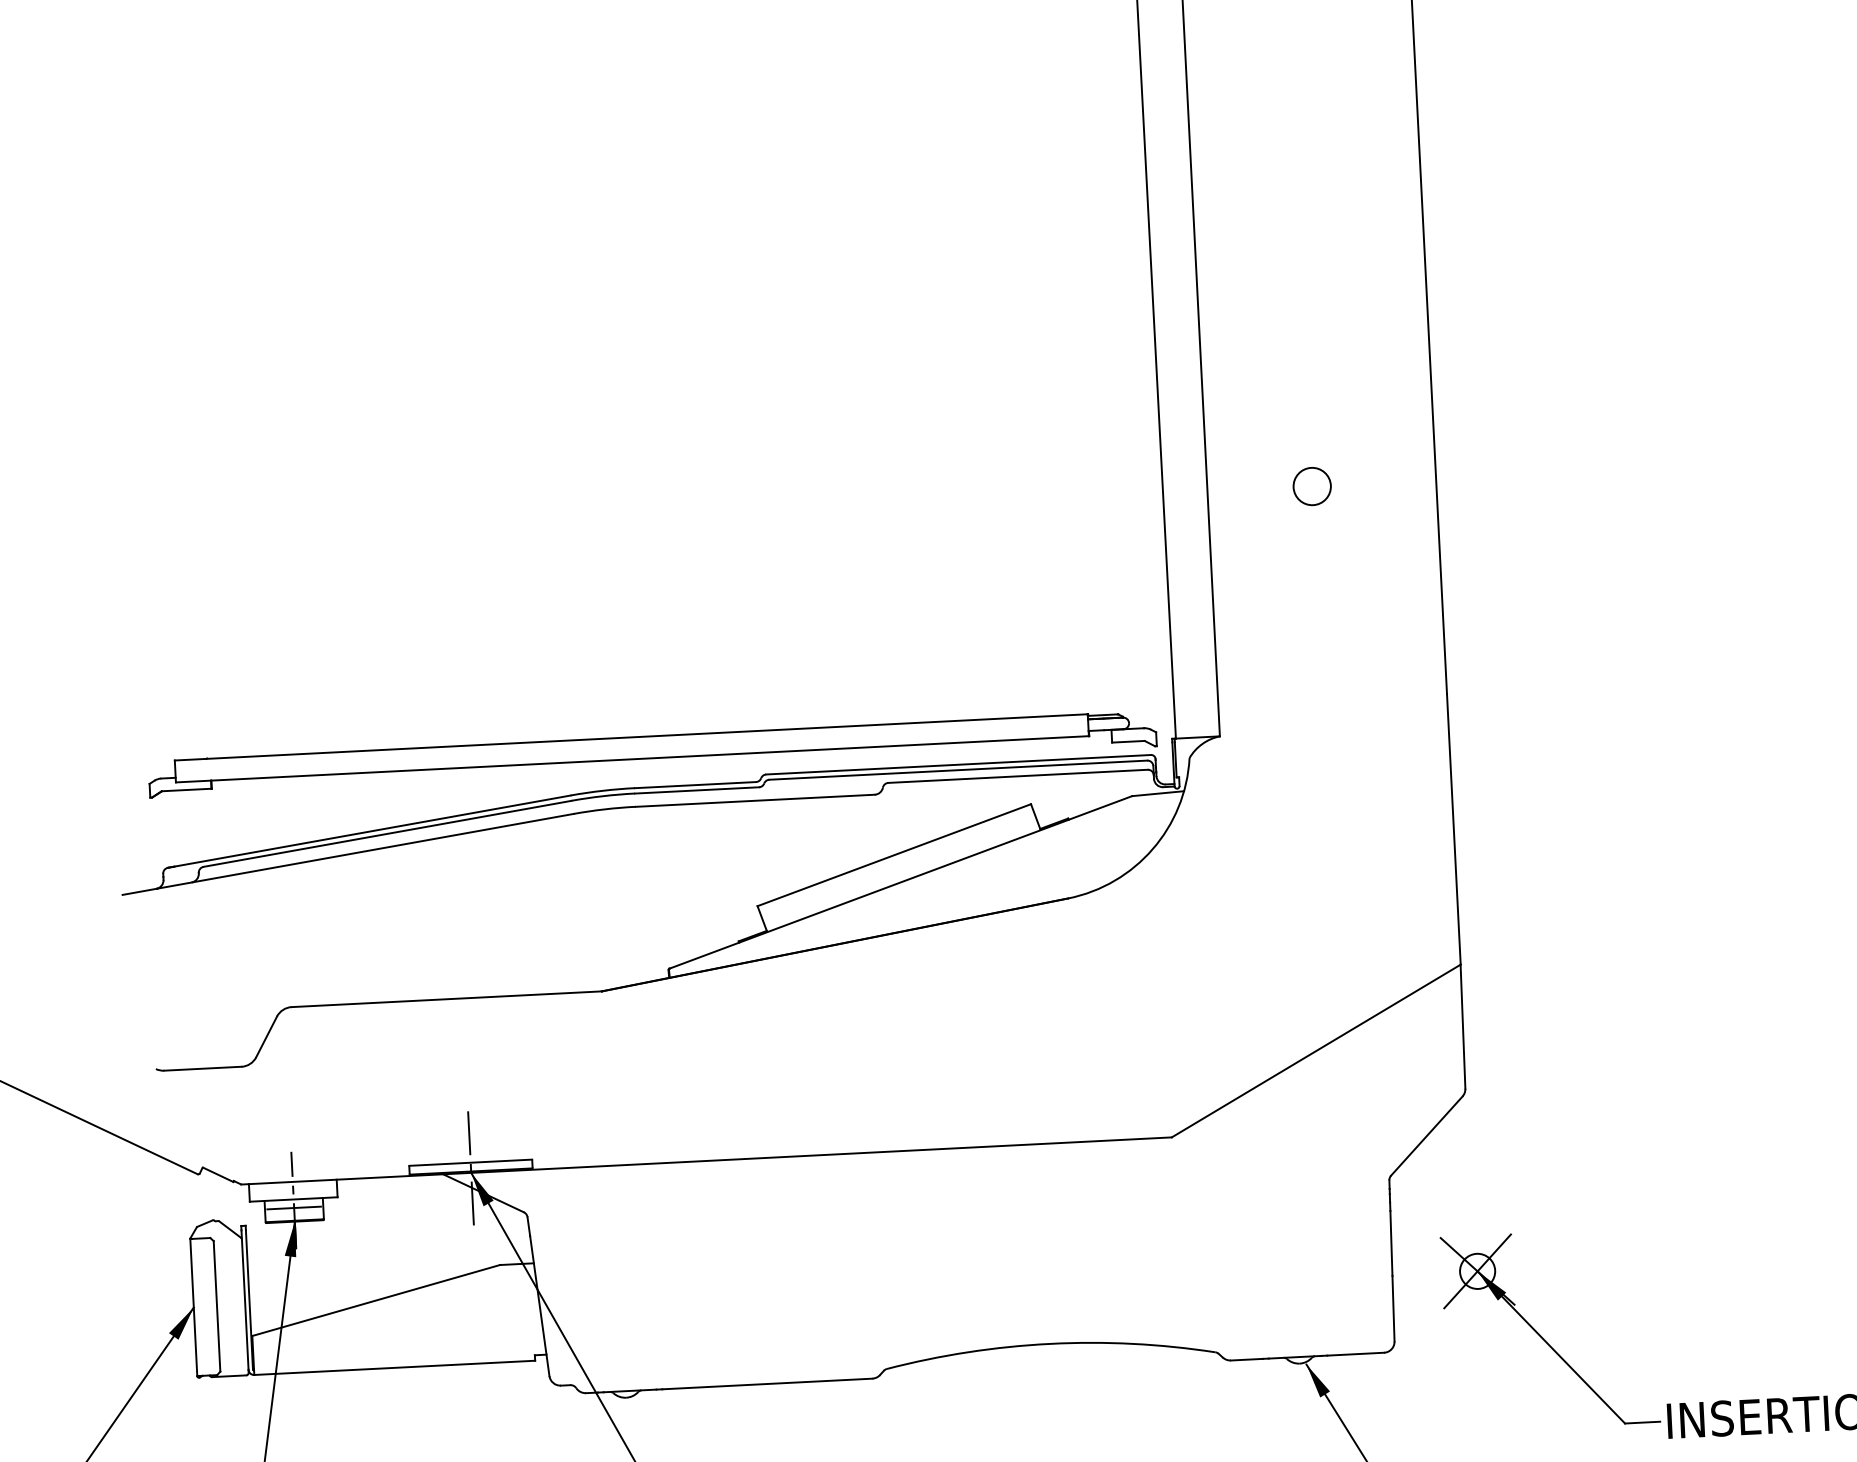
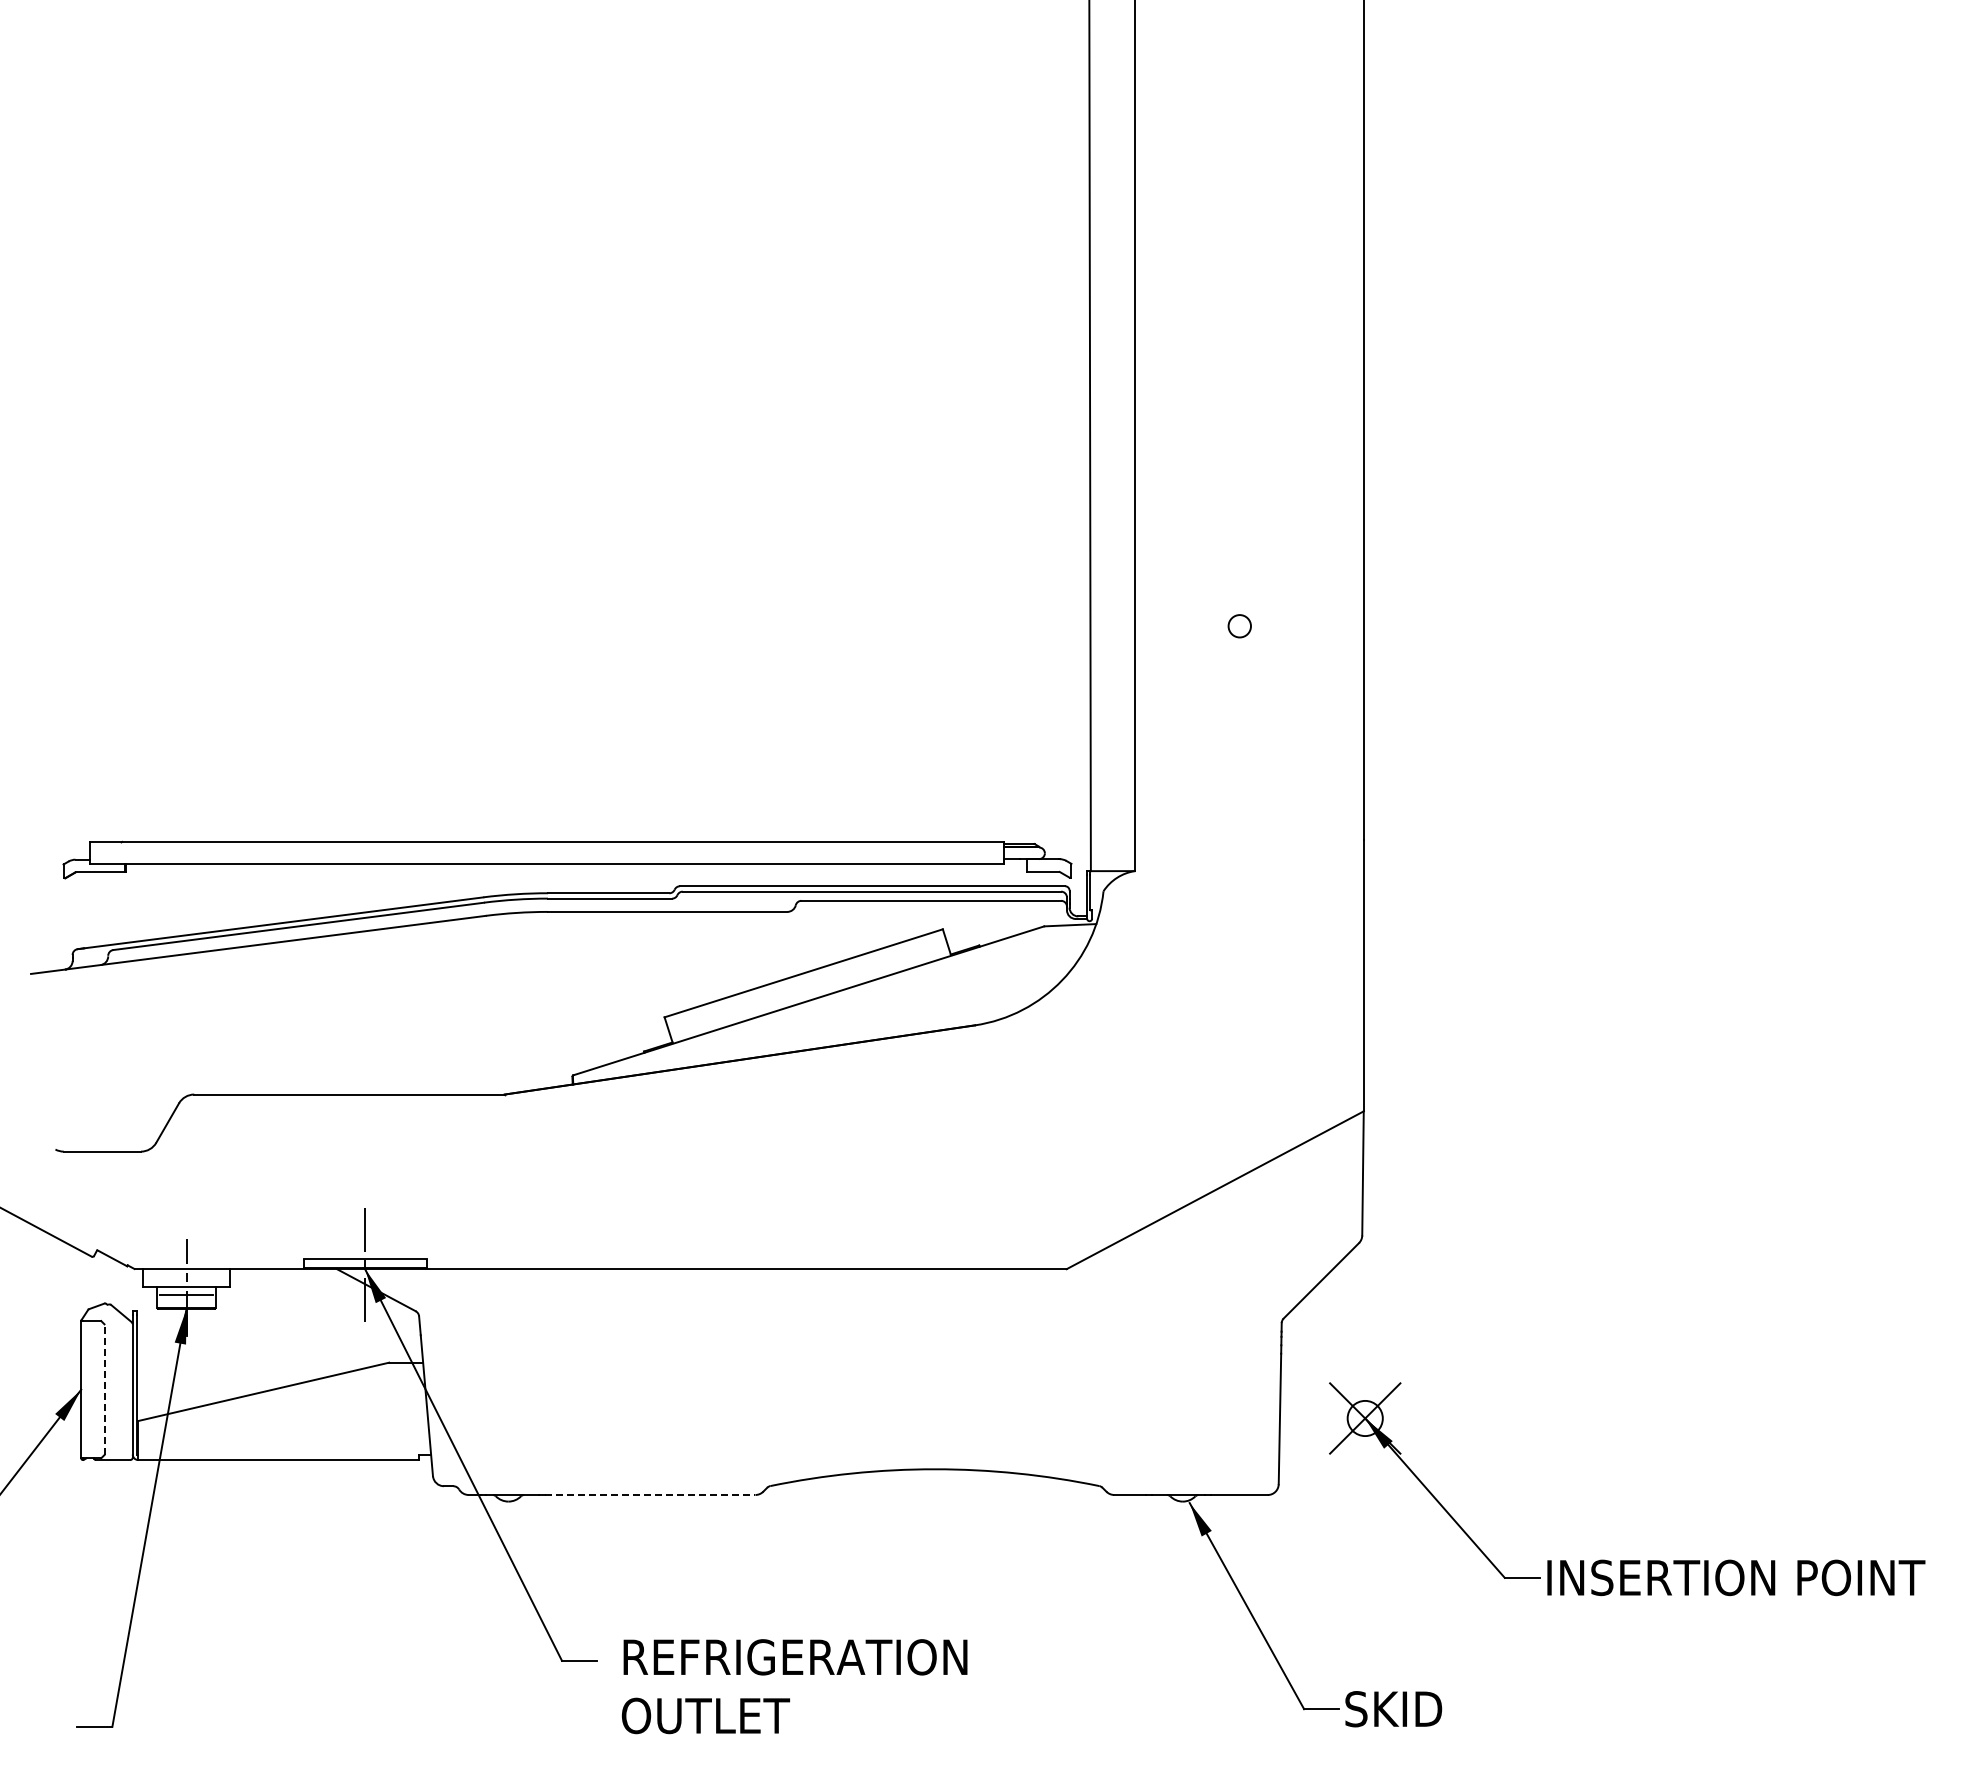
circle: (1311, 485) -> (1239, 625), size x0.6
line: (217, 1306) -> (104, 1389), solid -> dashed
line: (767, 1384) -> (650, 1495), solid -> dashed

